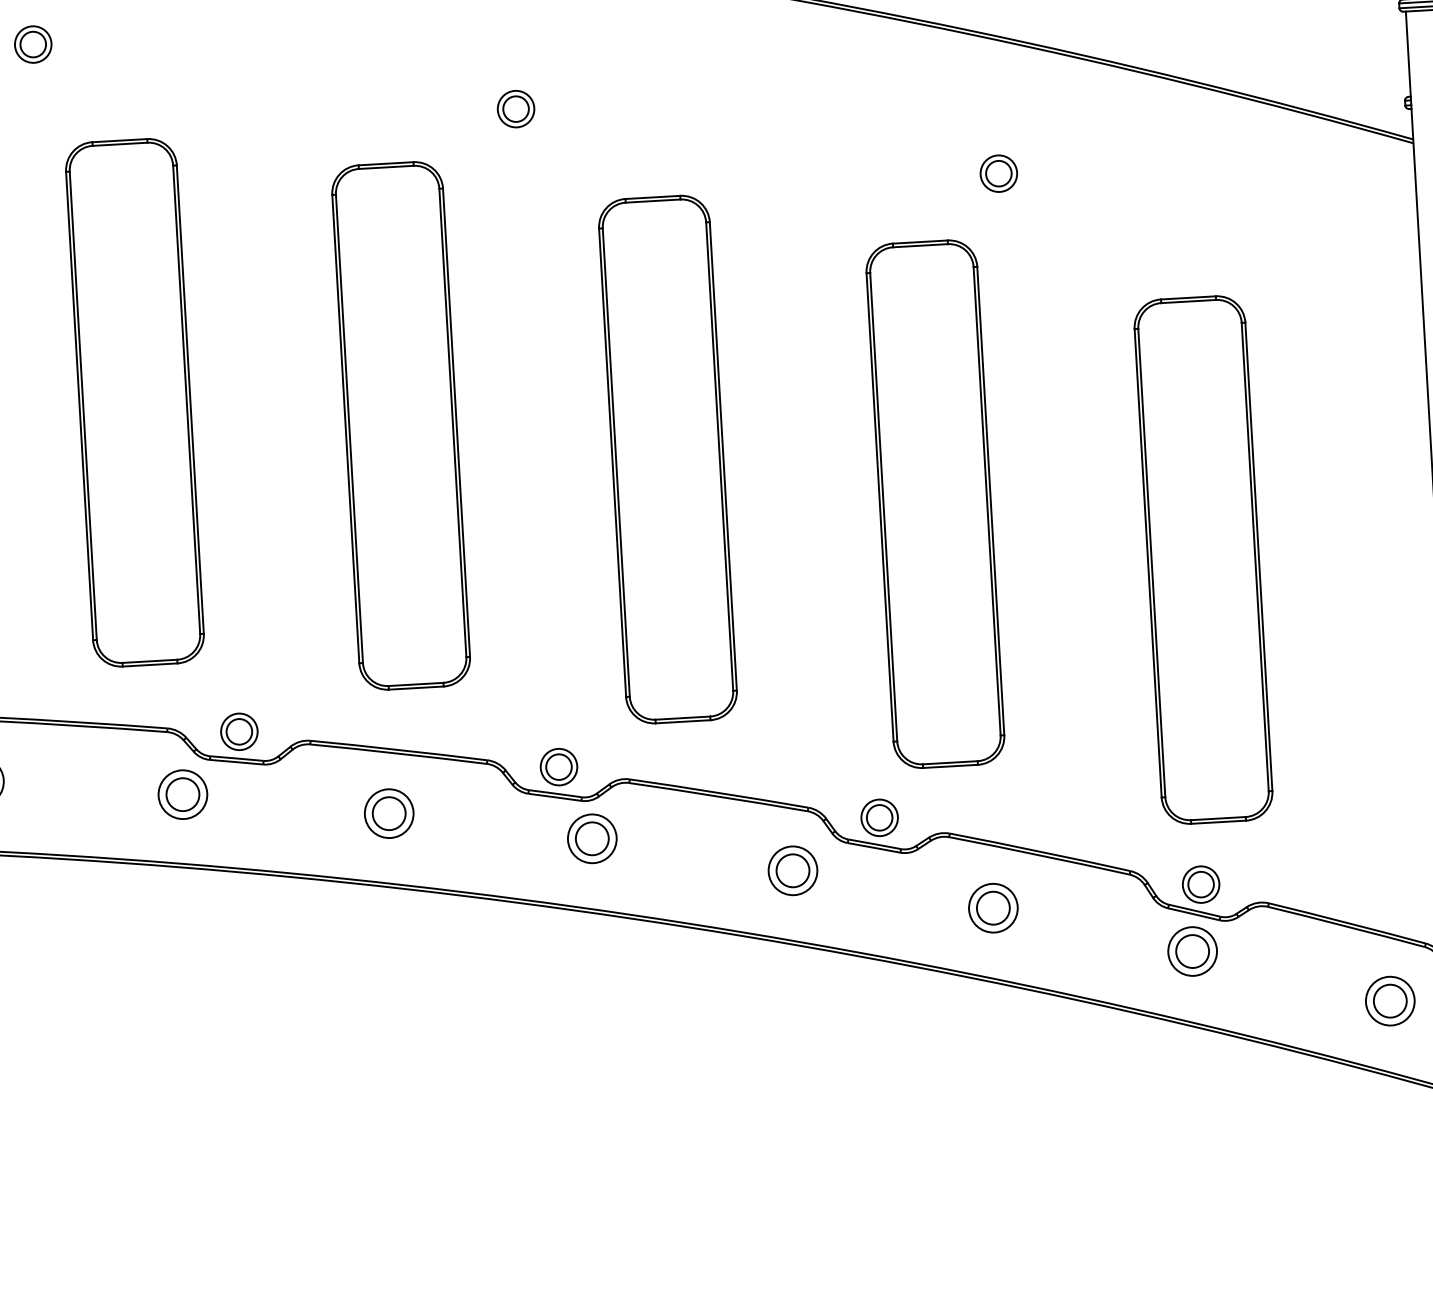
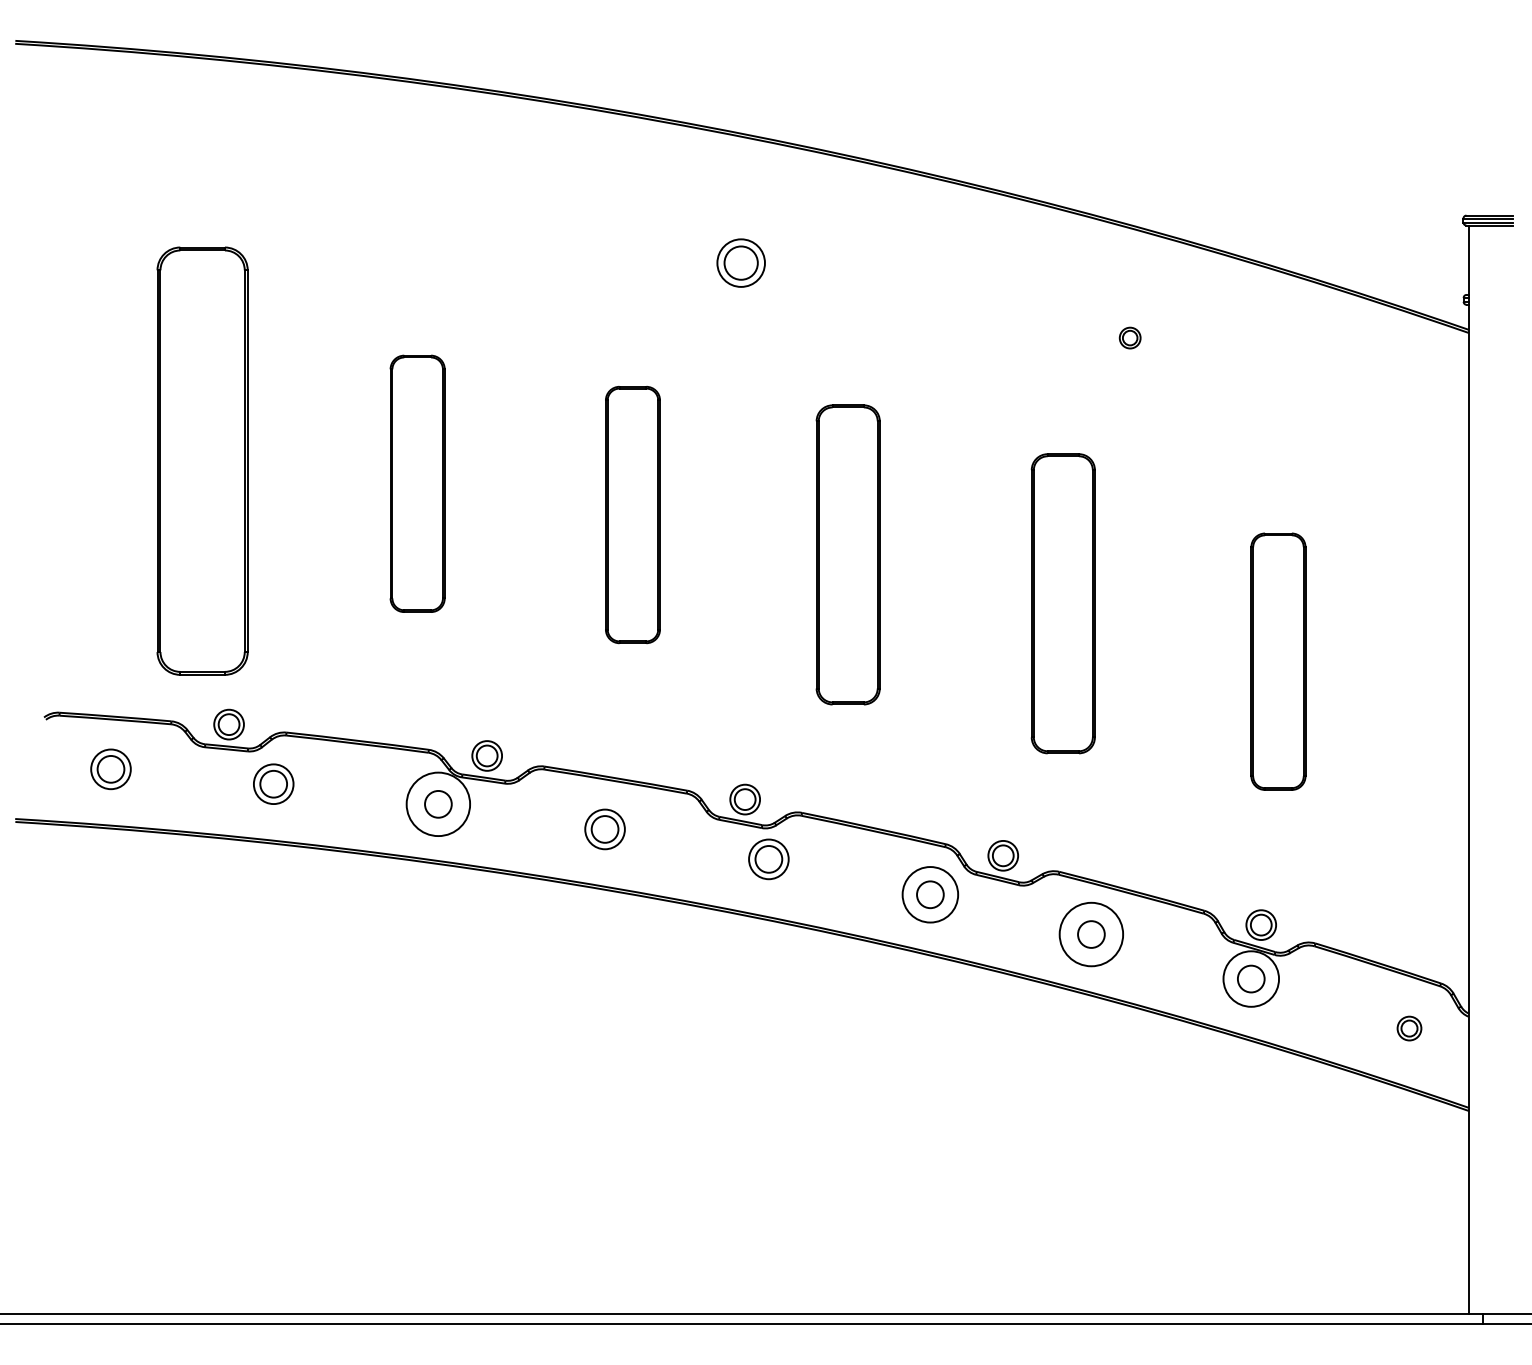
part: (32, 43) -> (351, 187), removed
part: (515, 108) -> (740, 262), size x1.6
part: (997, 172) -> (1129, 337), size x0.7
part: (134, 402) -> (417, 483), size x0.6
part: (400, 425) -> (632, 514), size x0.6
part: (668, 459) -> (848, 554), size x0.7
part: (935, 504) -> (1063, 603), size x0.7
part: (1203, 559) -> (1278, 661), size x0.6
circle: (183, 794) -> (438, 804), size x1.6
circle: (793, 870) -> (930, 894), size x1.4
circle: (993, 908) -> (1091, 934), size x1.6
circle: (1192, 950) -> (1251, 978), size x1.4
part: (1390, 1000) -> (1409, 1028), size x0.6

